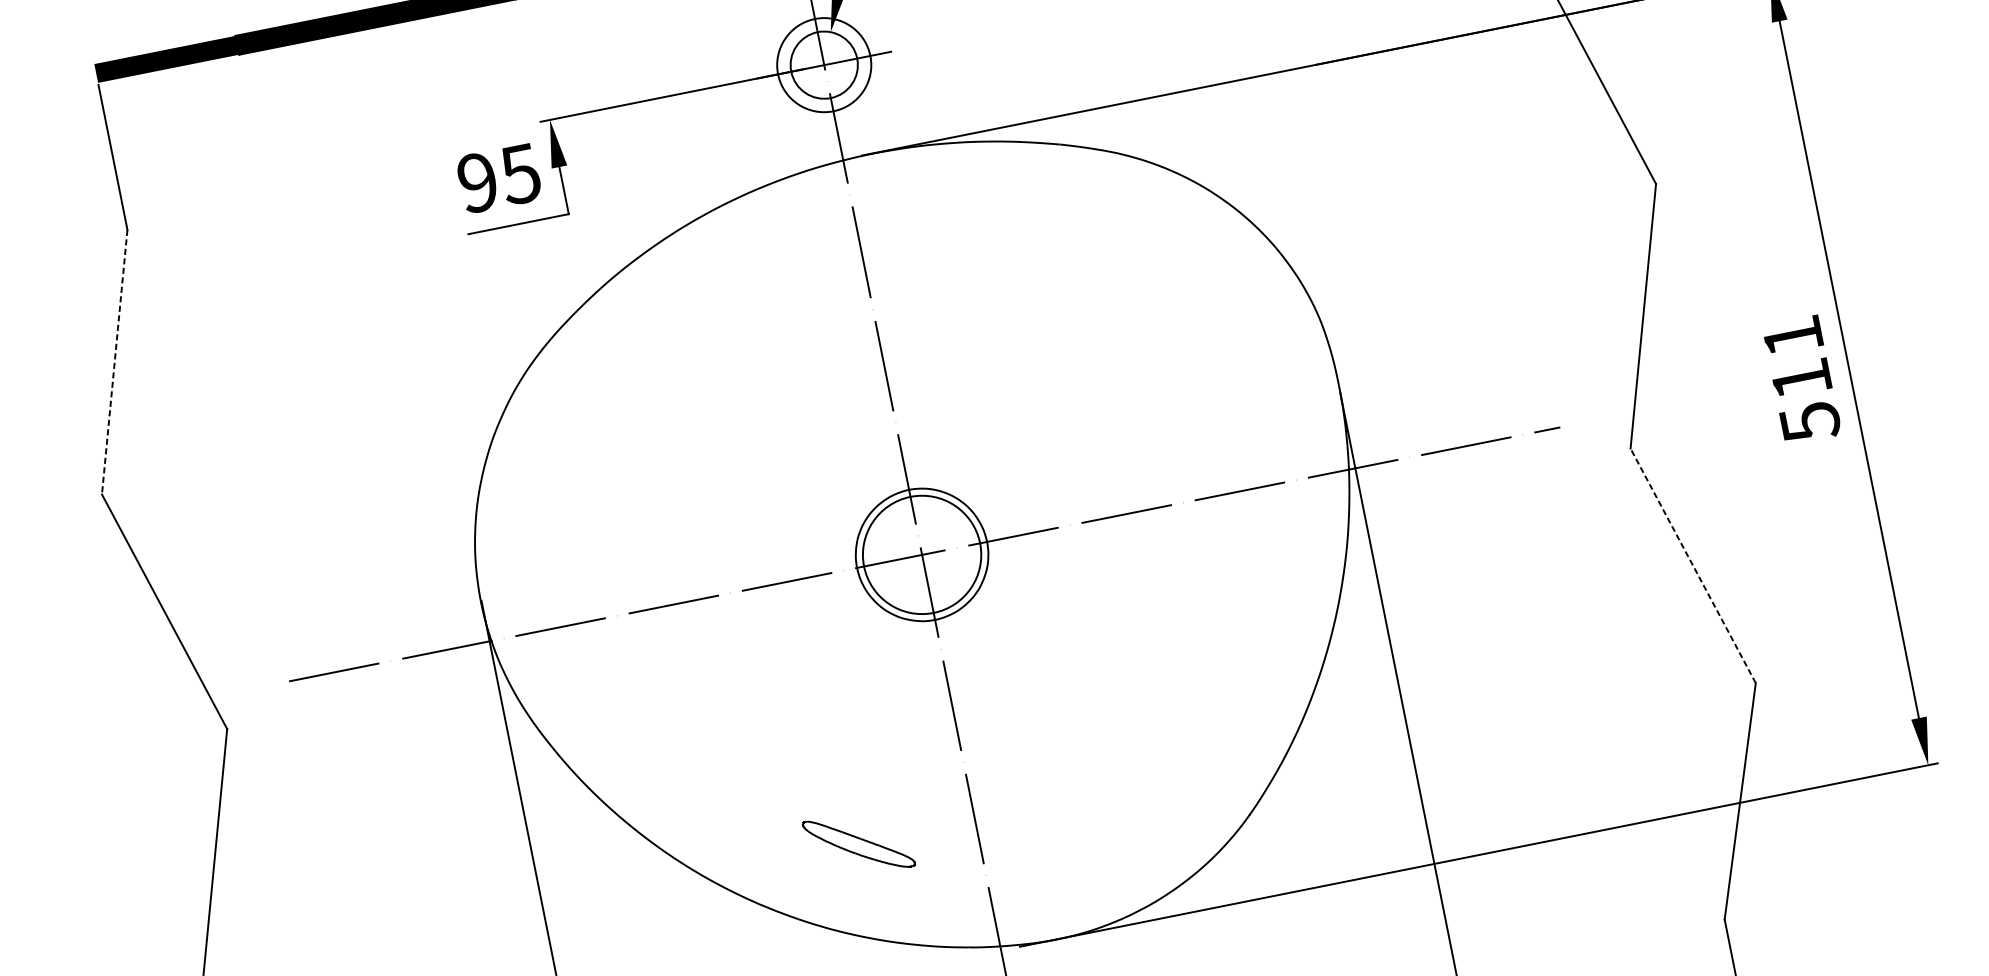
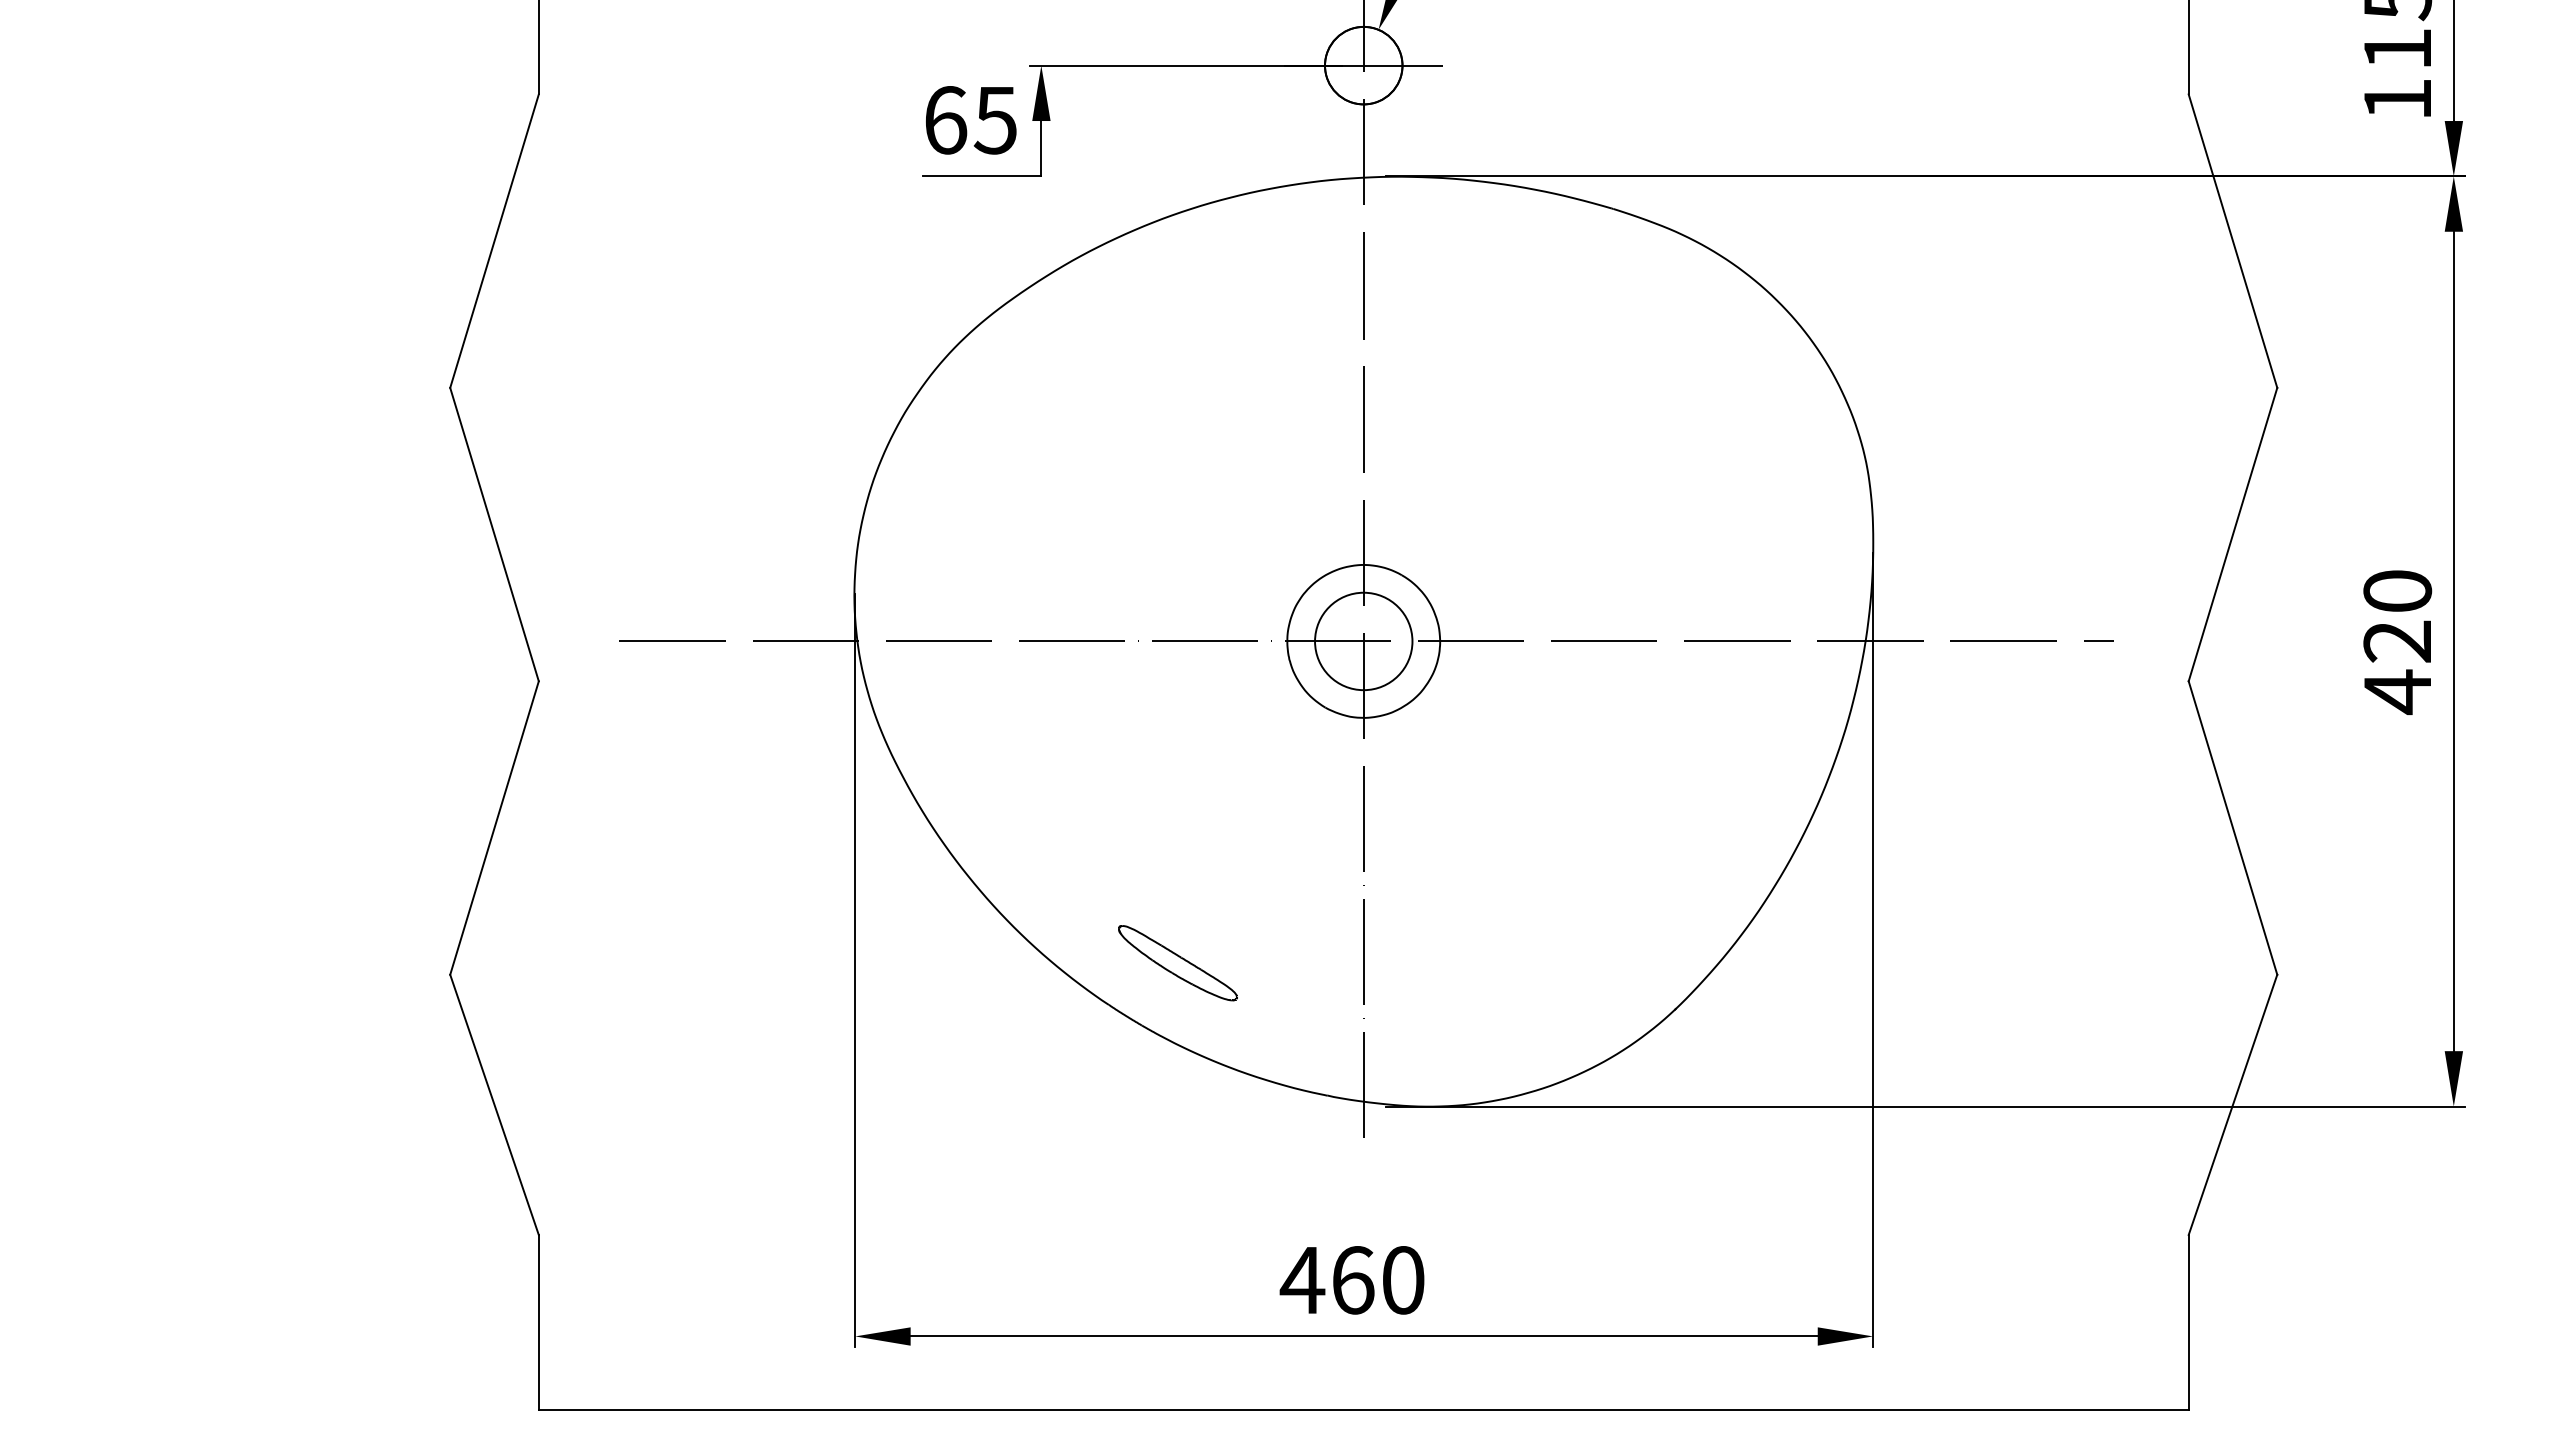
circle: (824, 65) -> (1363, 65), size x0.71
text: (477, 182) -> (945, 120), 95 -> 65
line: (114, 362) -> (494, 241), dashed -> solid
text: (1801, 380) -> (2397, 642), 511 -> 420
circle: (921, 555) -> (1363, 641), size x0.71
line: (1692, 565) -> (2232, 827), dashed -> solid
part: (858, 844) -> (1177, 963), moved

